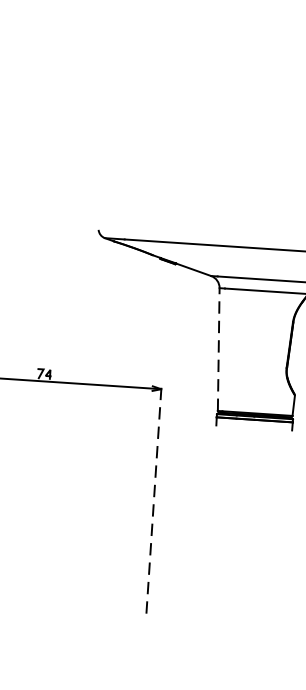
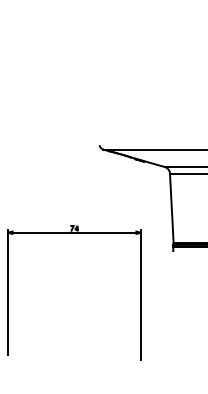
line: (218, 350) -> (171, 208), dashed -> solid
line: (153, 499) -> (140, 295), dashed -> solid

